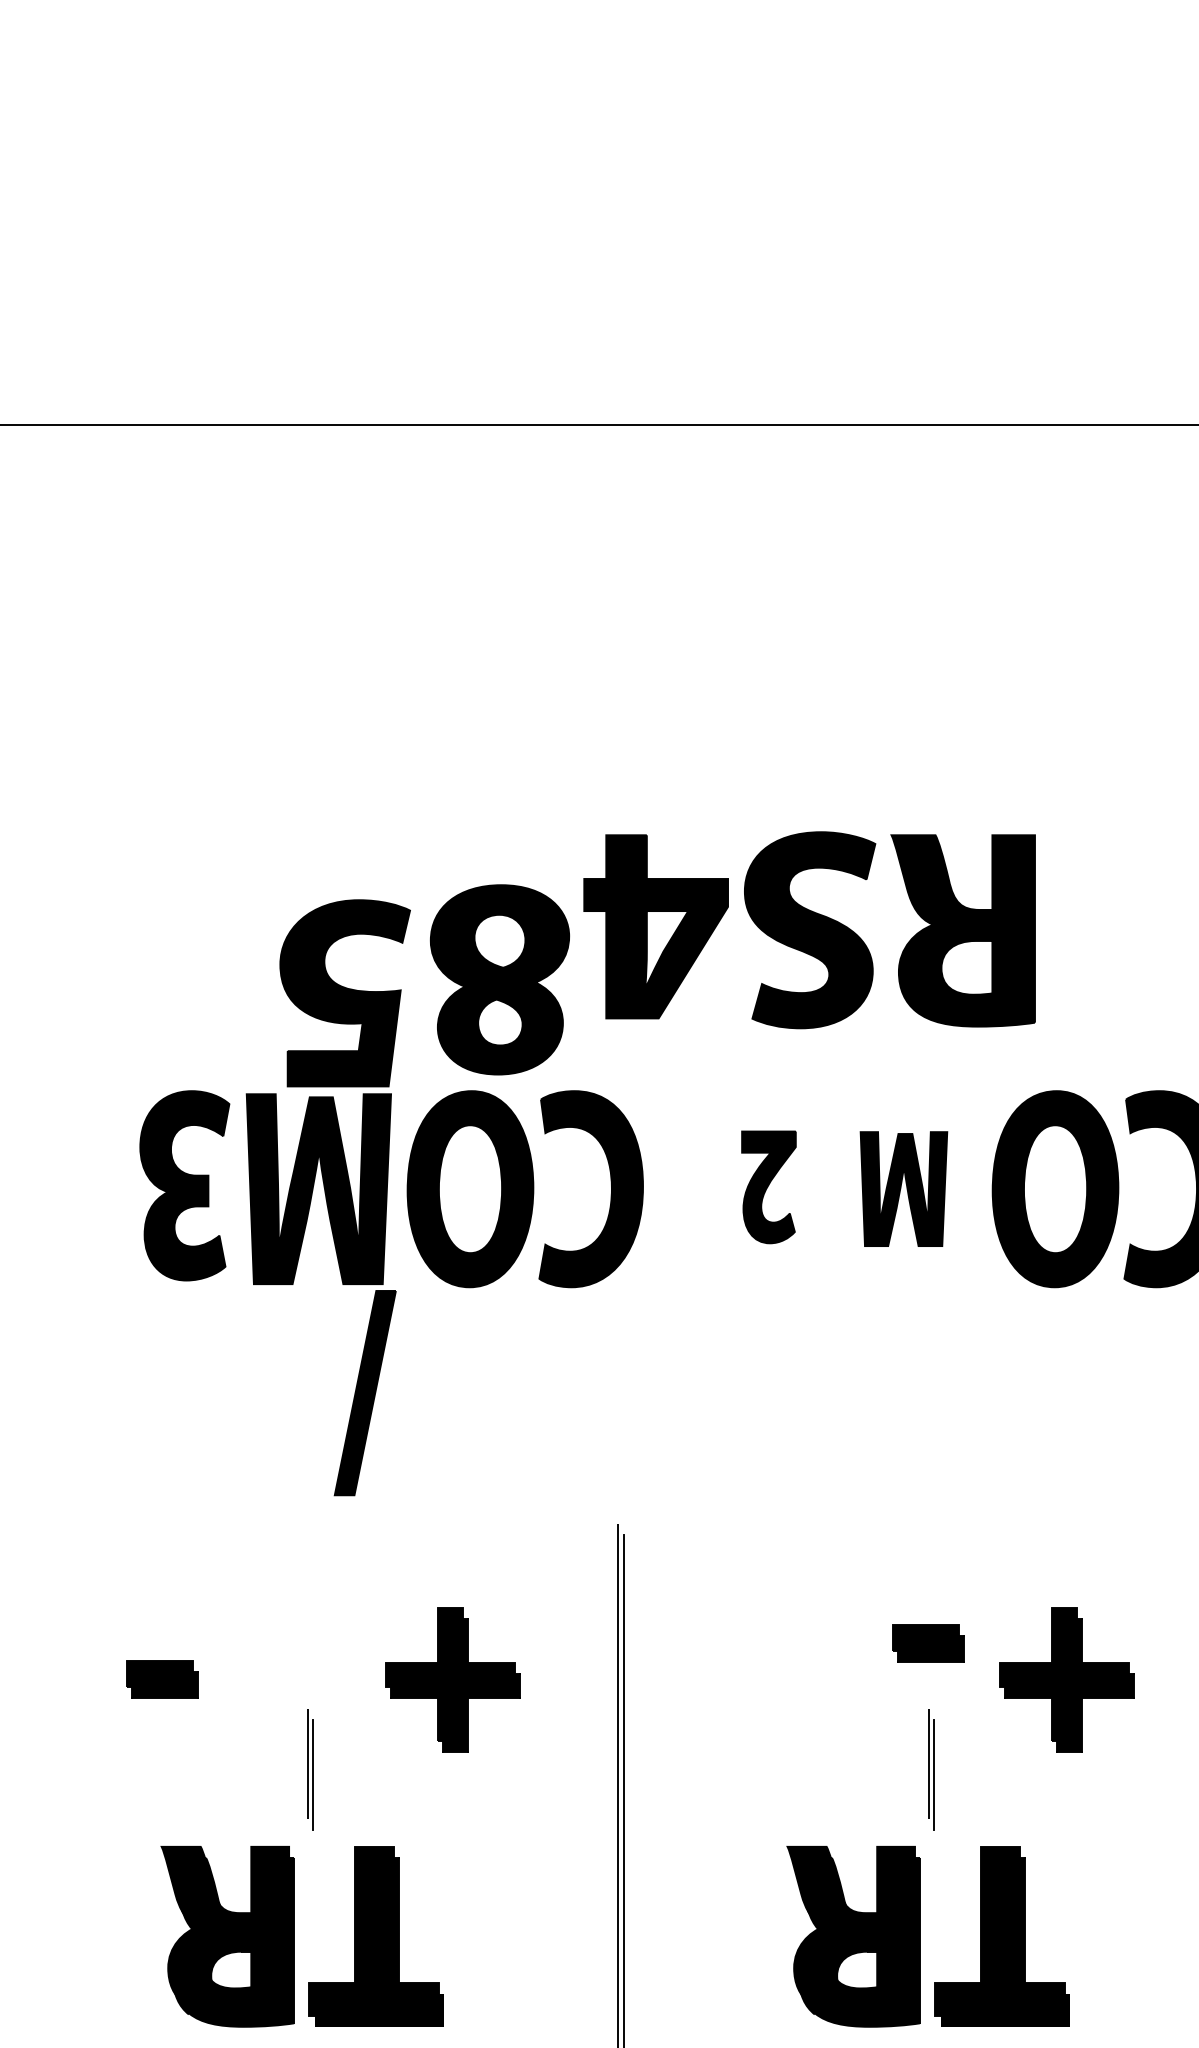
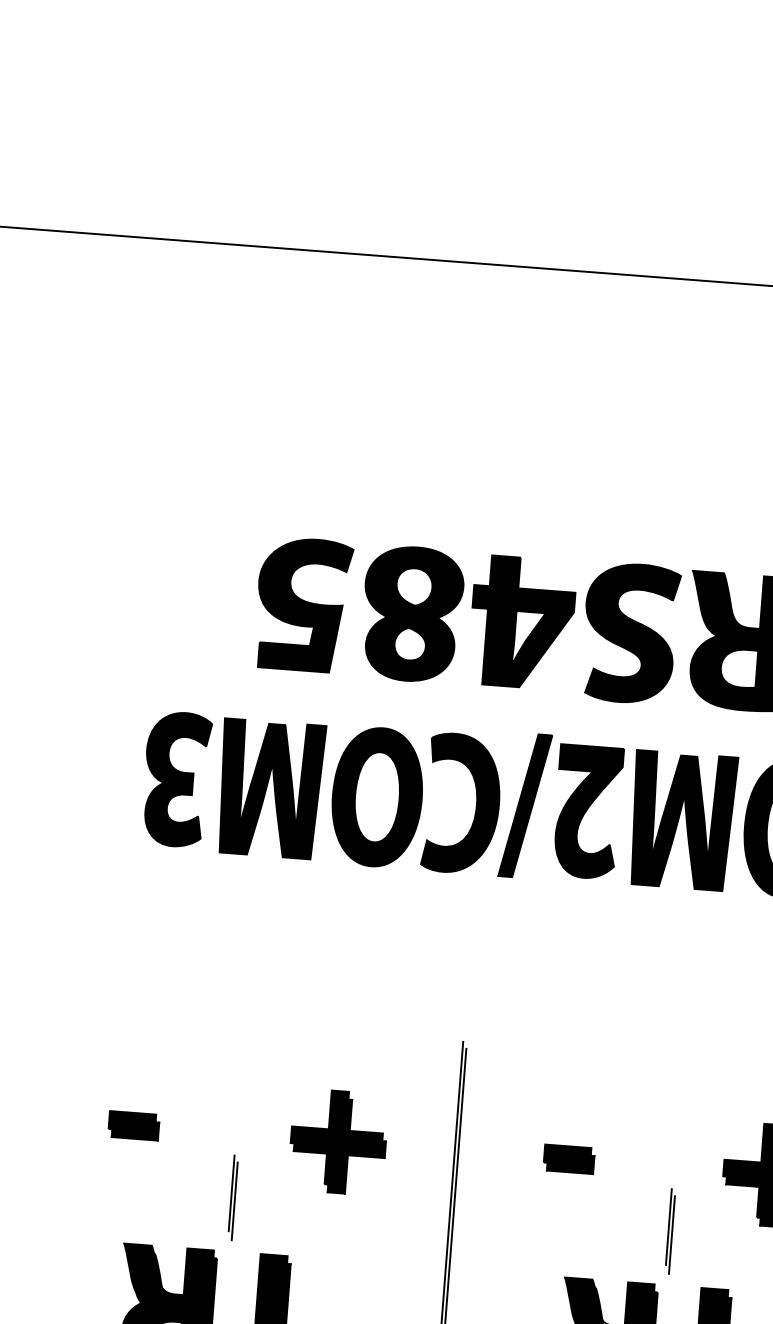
part: (499, 979) -> (411, 613), moved
part: (344, 993) -> (302, 604), moved
part: (768, 1187) -> (587, 812), size x1.67
part: (903, 1188) -> (682, 820), size x1.67
part: (364, 1393) -> (524, 806), moved
part: (928, 1643) -> (569, 1159), moved

